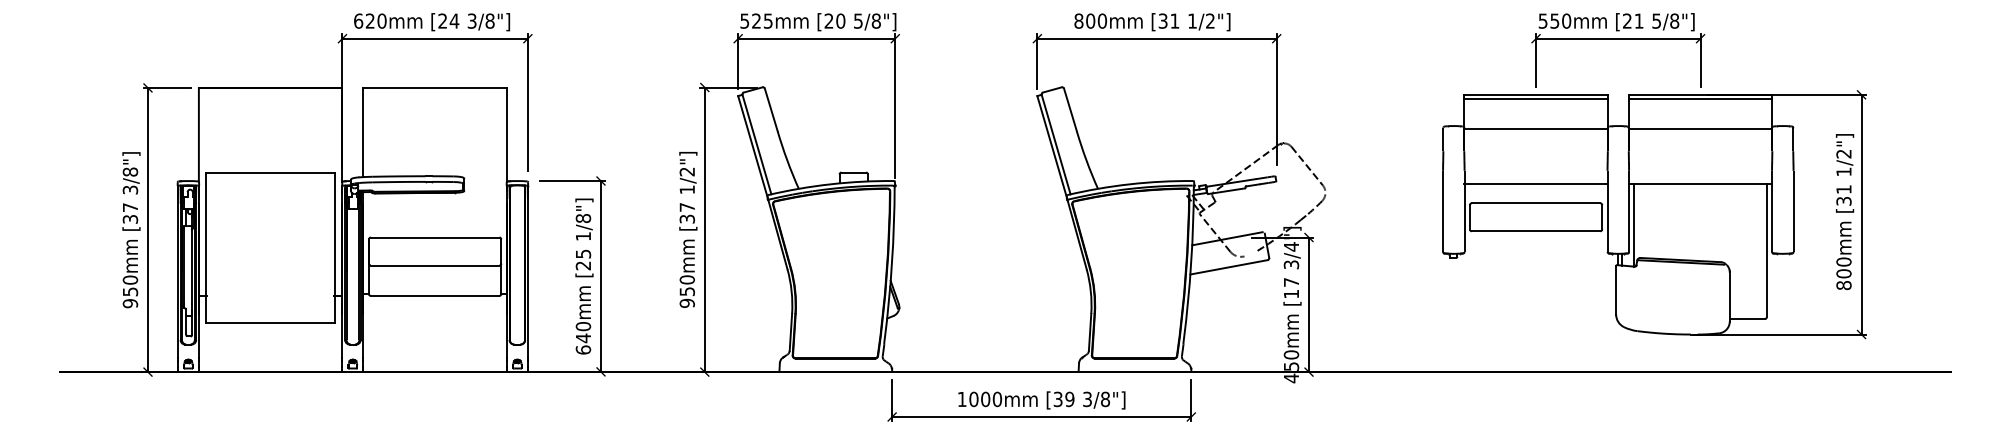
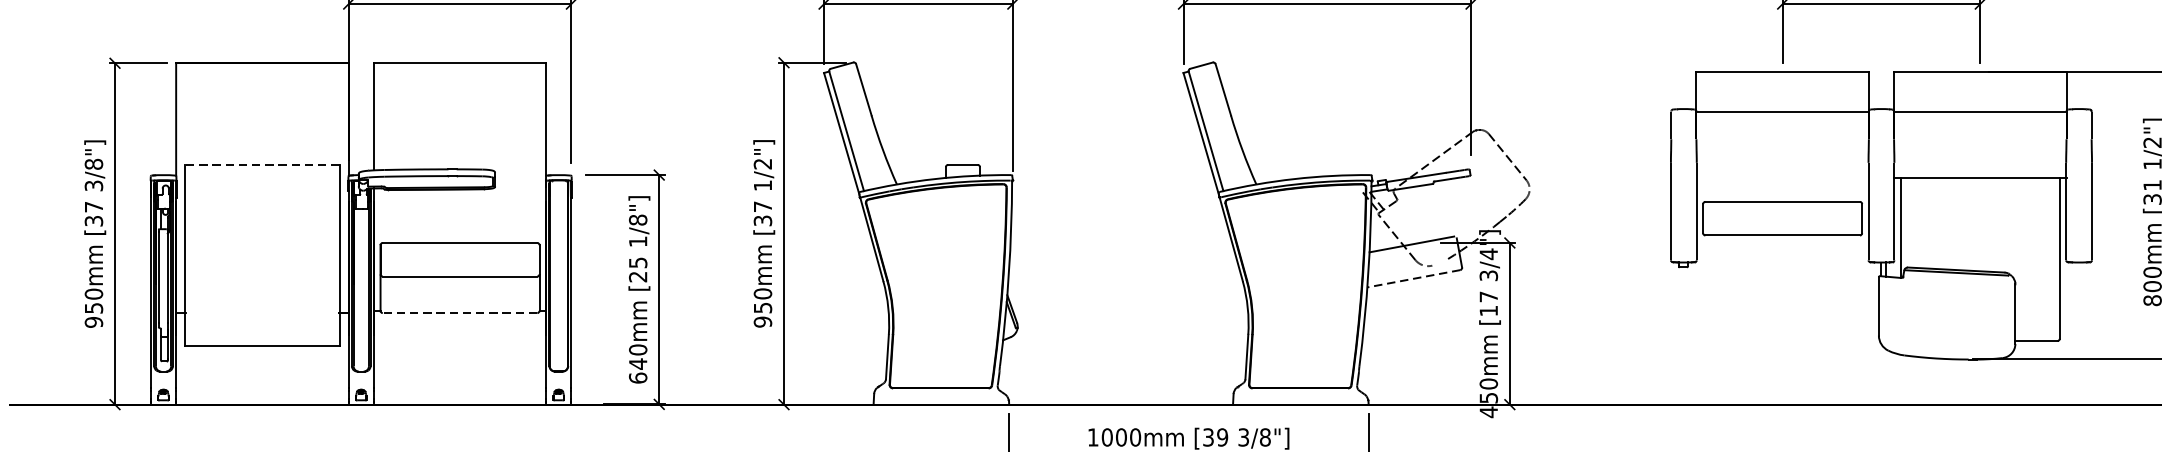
line: (1535, 99) -> (1781, 77), removed
line: (1700, 99) -> (1980, 77), removed
line: (270, 172) -> (262, 164), solid -> dashed
line: (1535, 183) -> (1781, 178), removed
line: (1228, 267) -> (1413, 278), solid -> dashed
line: (434, 295) -> (459, 312), solid -> dashed

